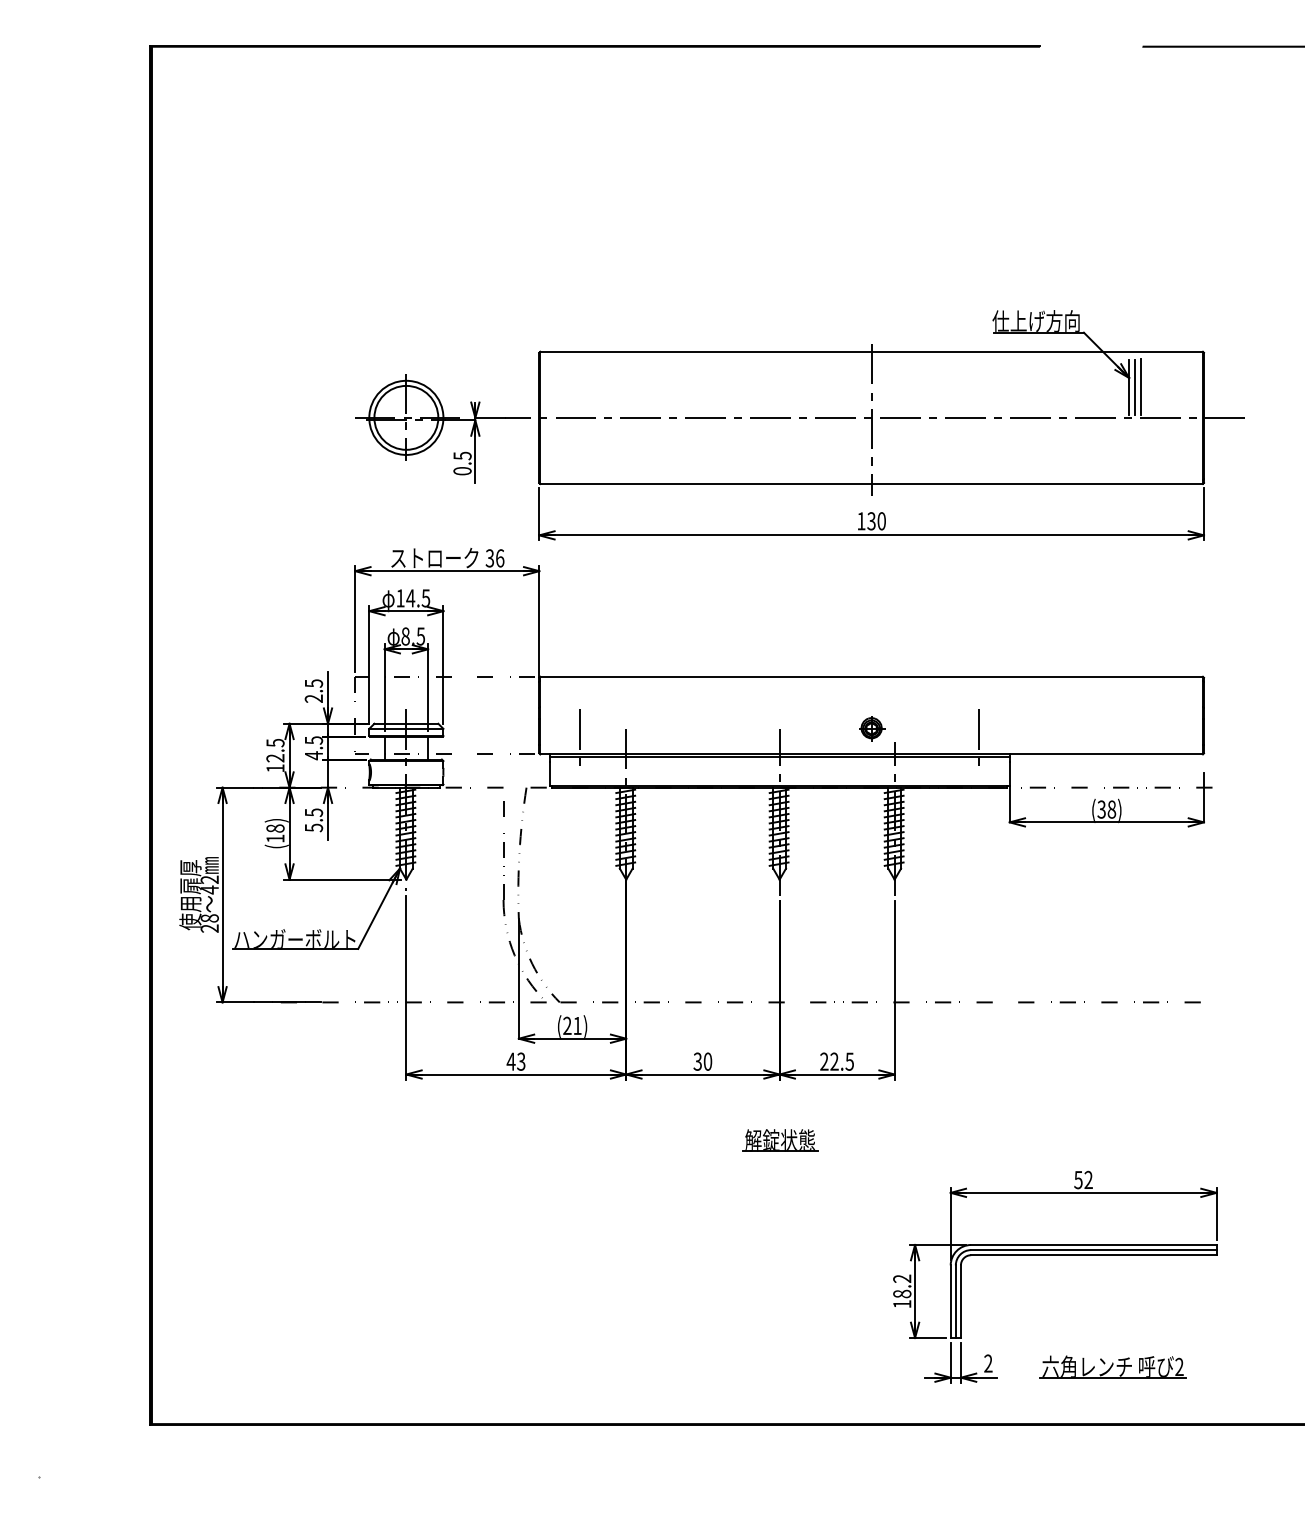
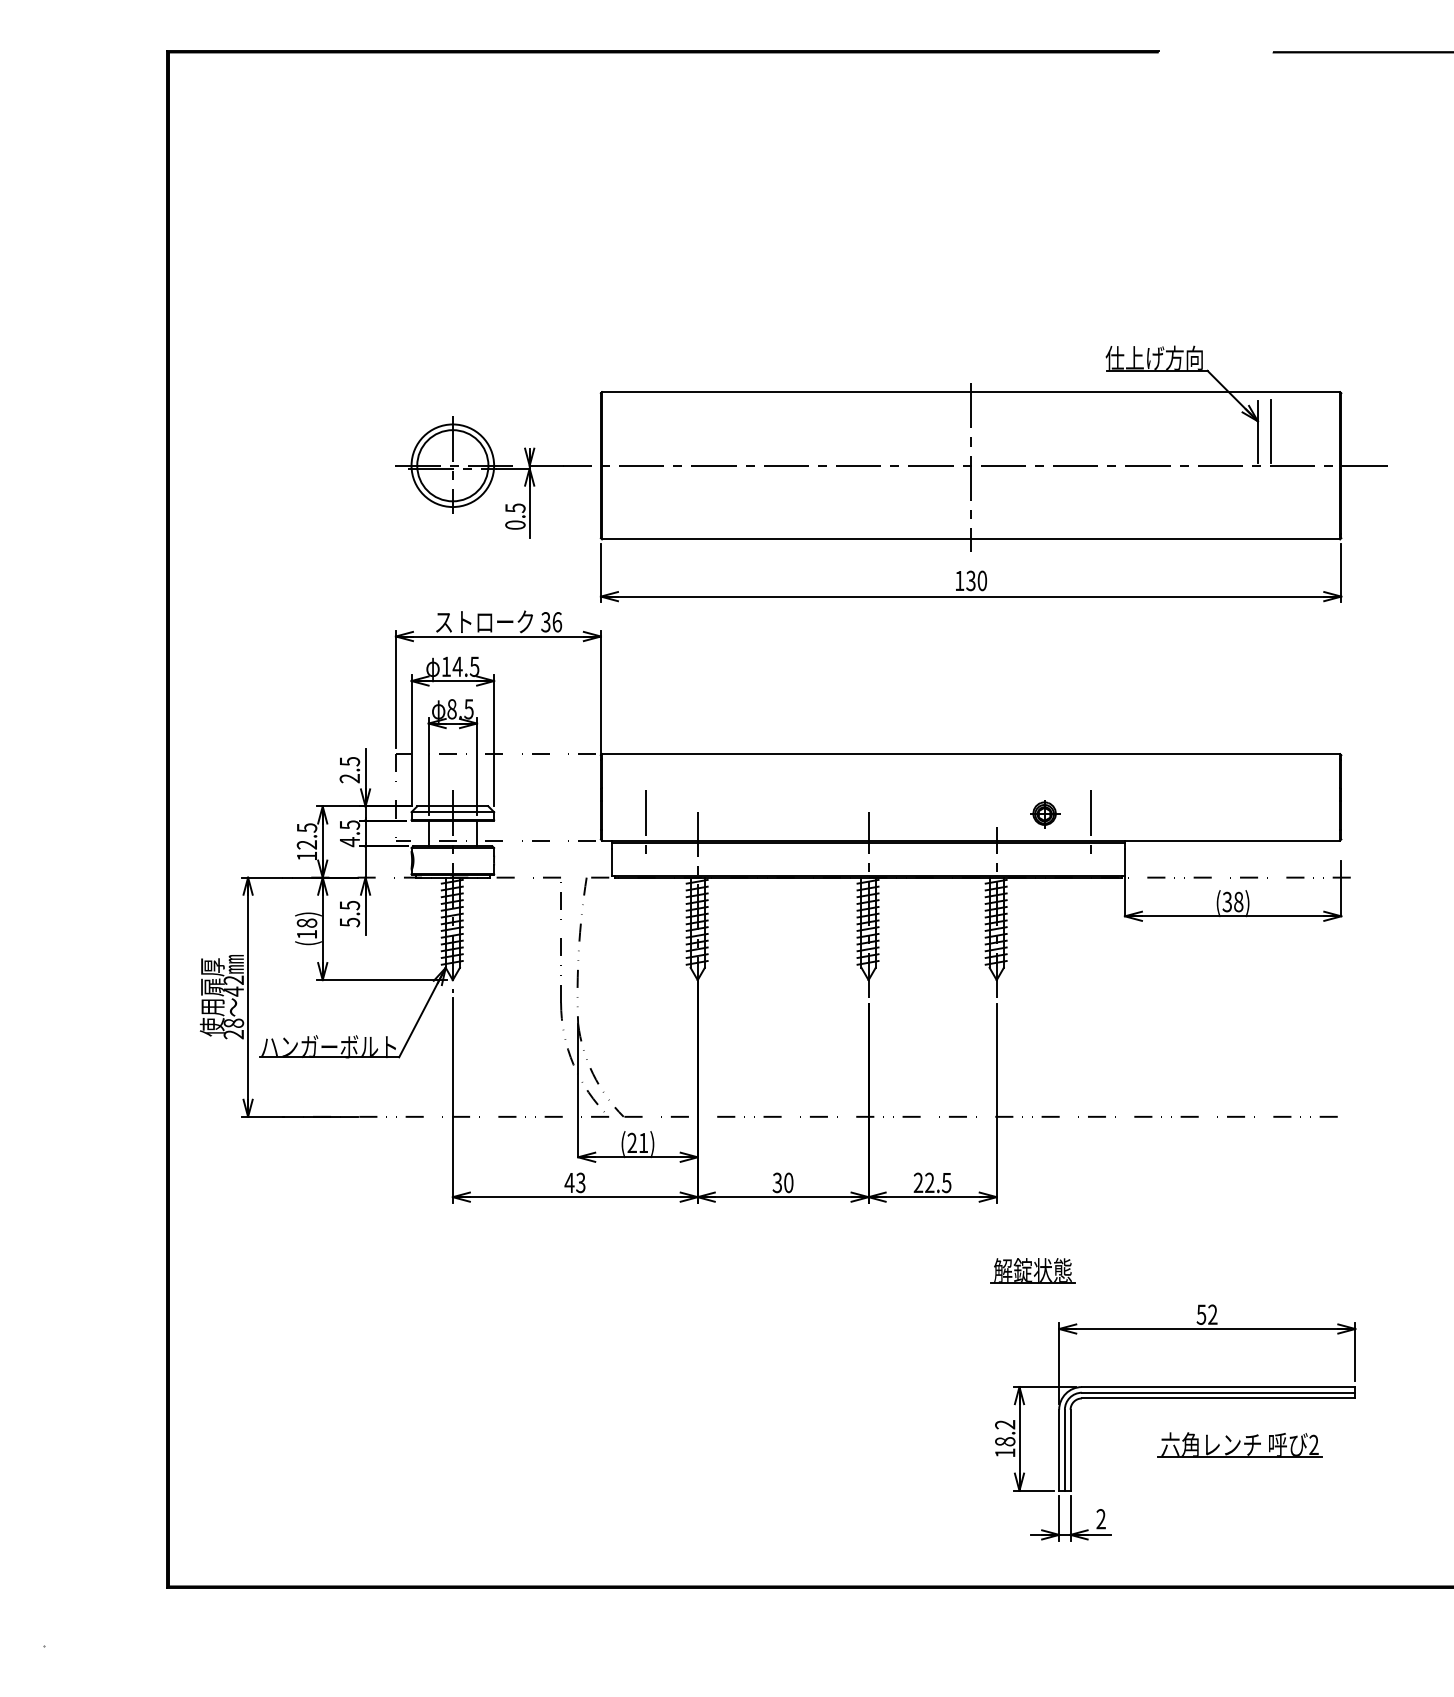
line: (1135, 387) -> (1265, 431), removed
part: (872, 728) -> (1045, 813), moved
part: (780, 1140) -> (1033, 1270), moved
part: (1112, 1366) -> (1239, 1444), moved

